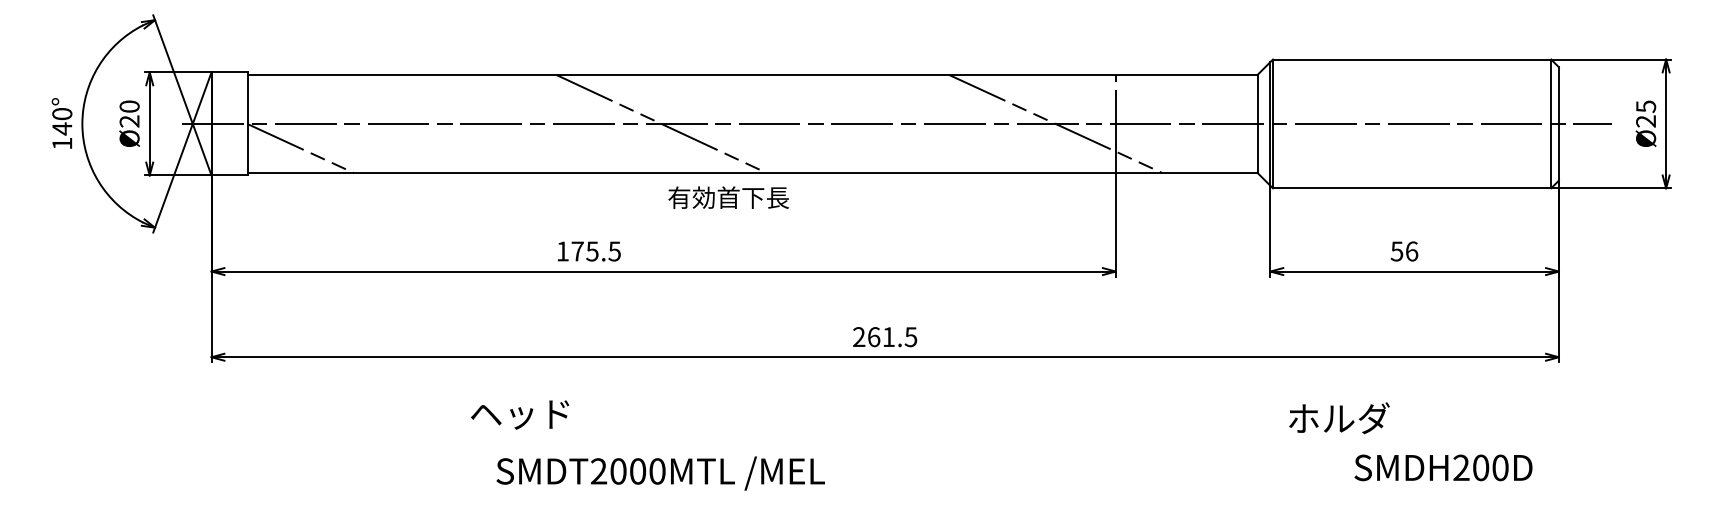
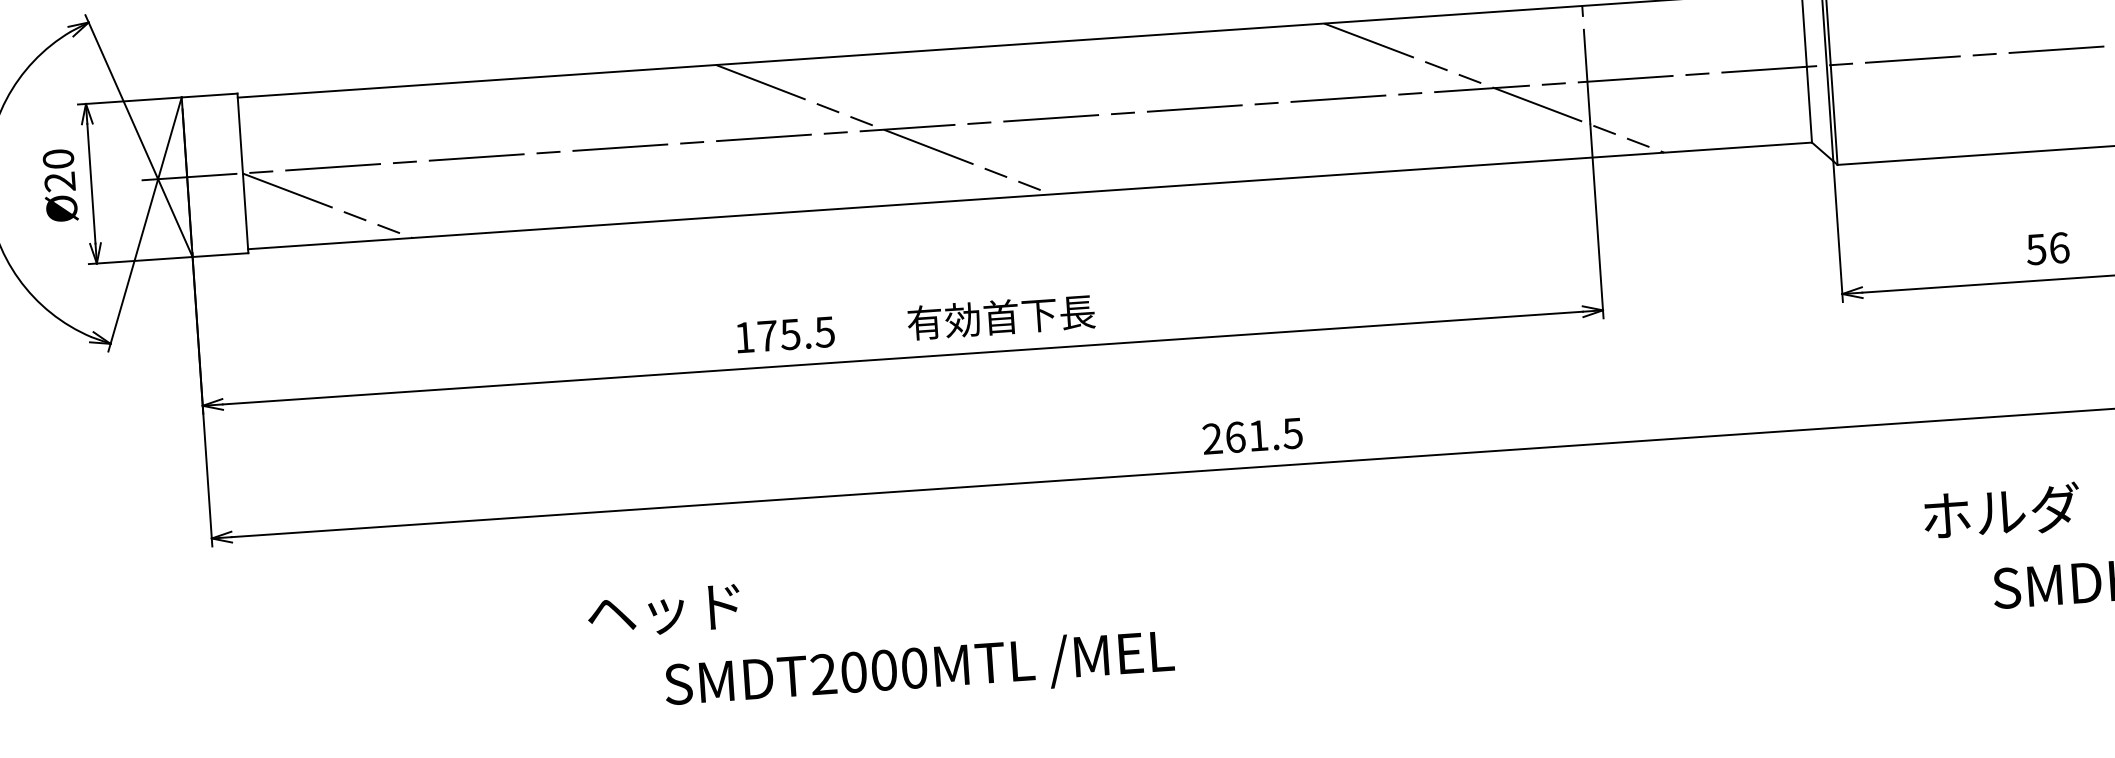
text: (728, 197) -> (1000, 317), moved
text: (520, 414) -> (664, 610), moved
text: (1339, 418) -> (2002, 511), moved

